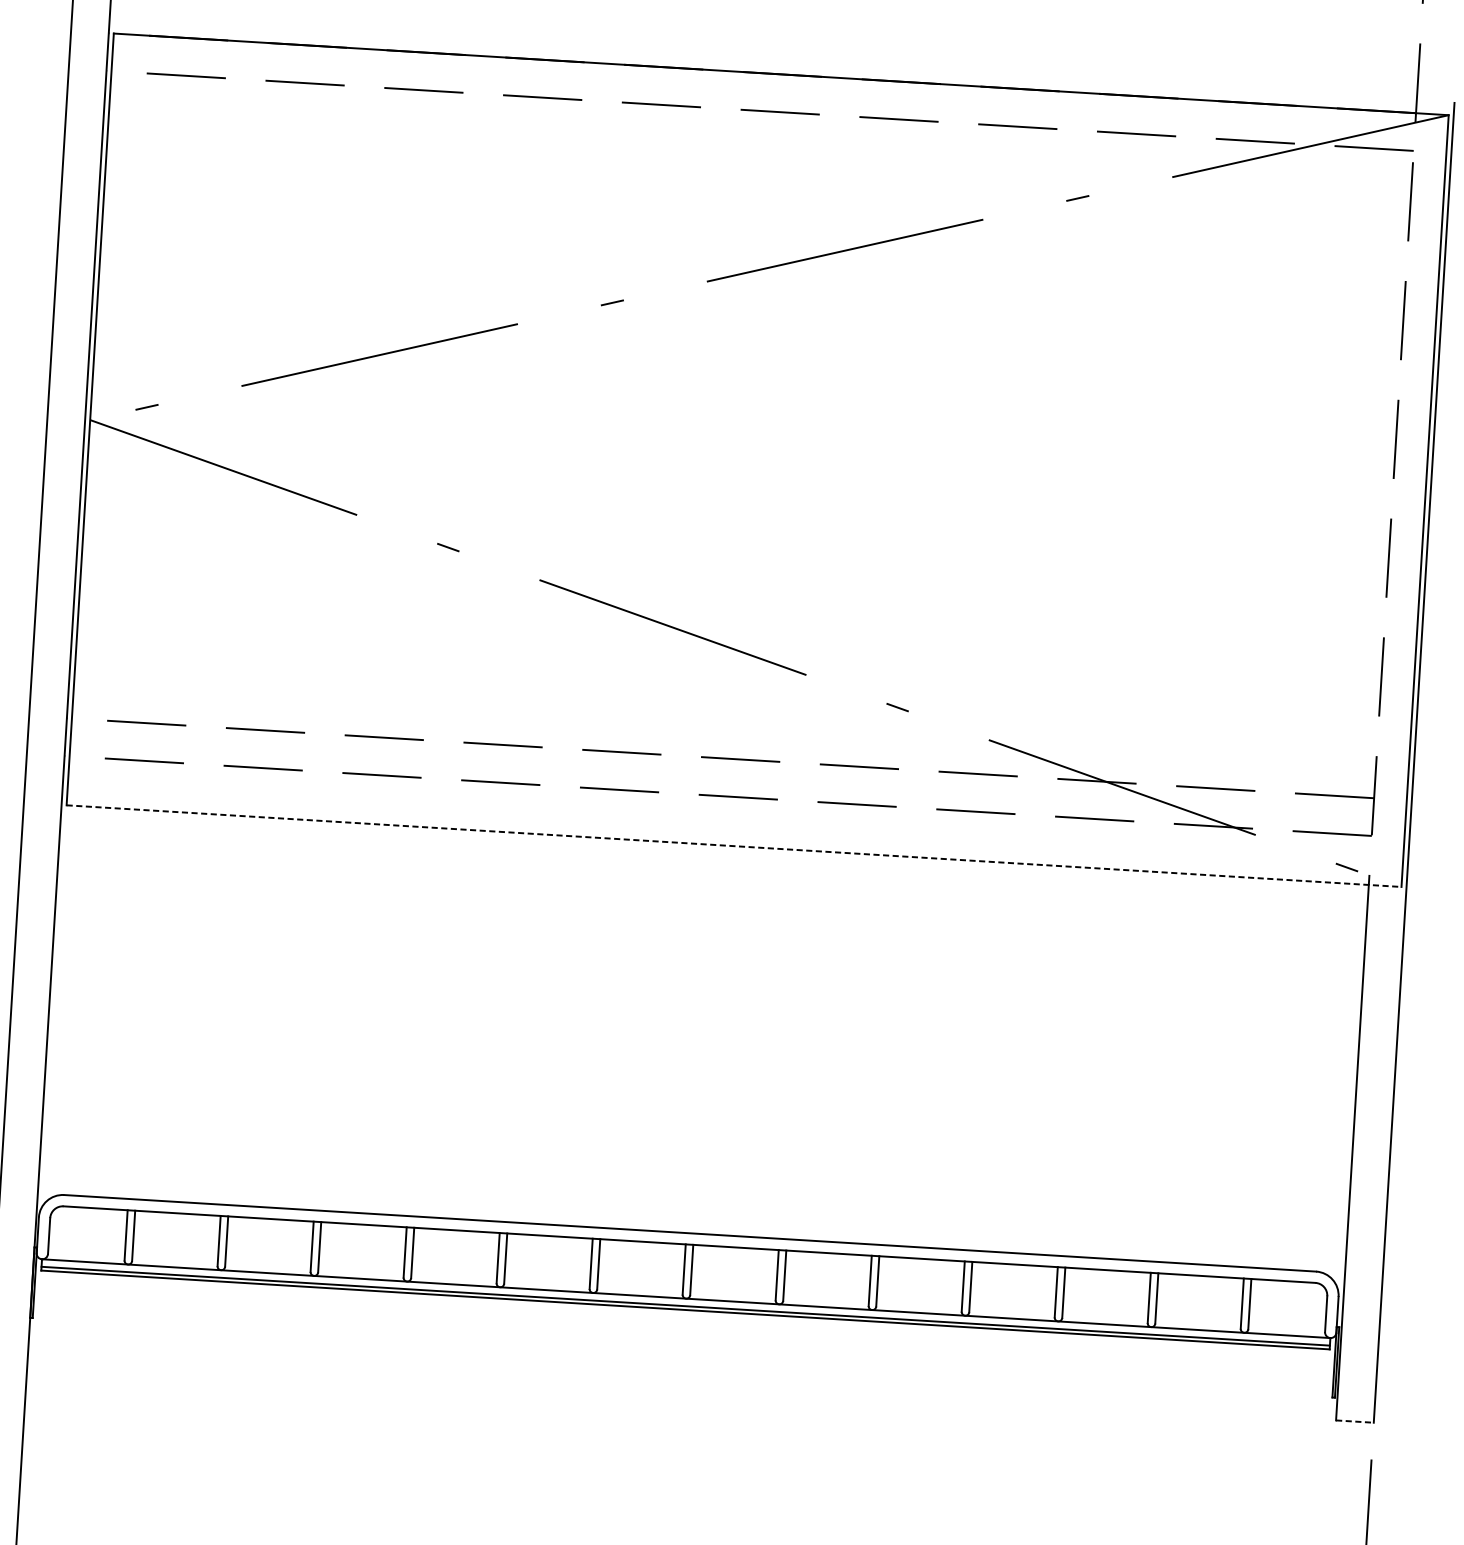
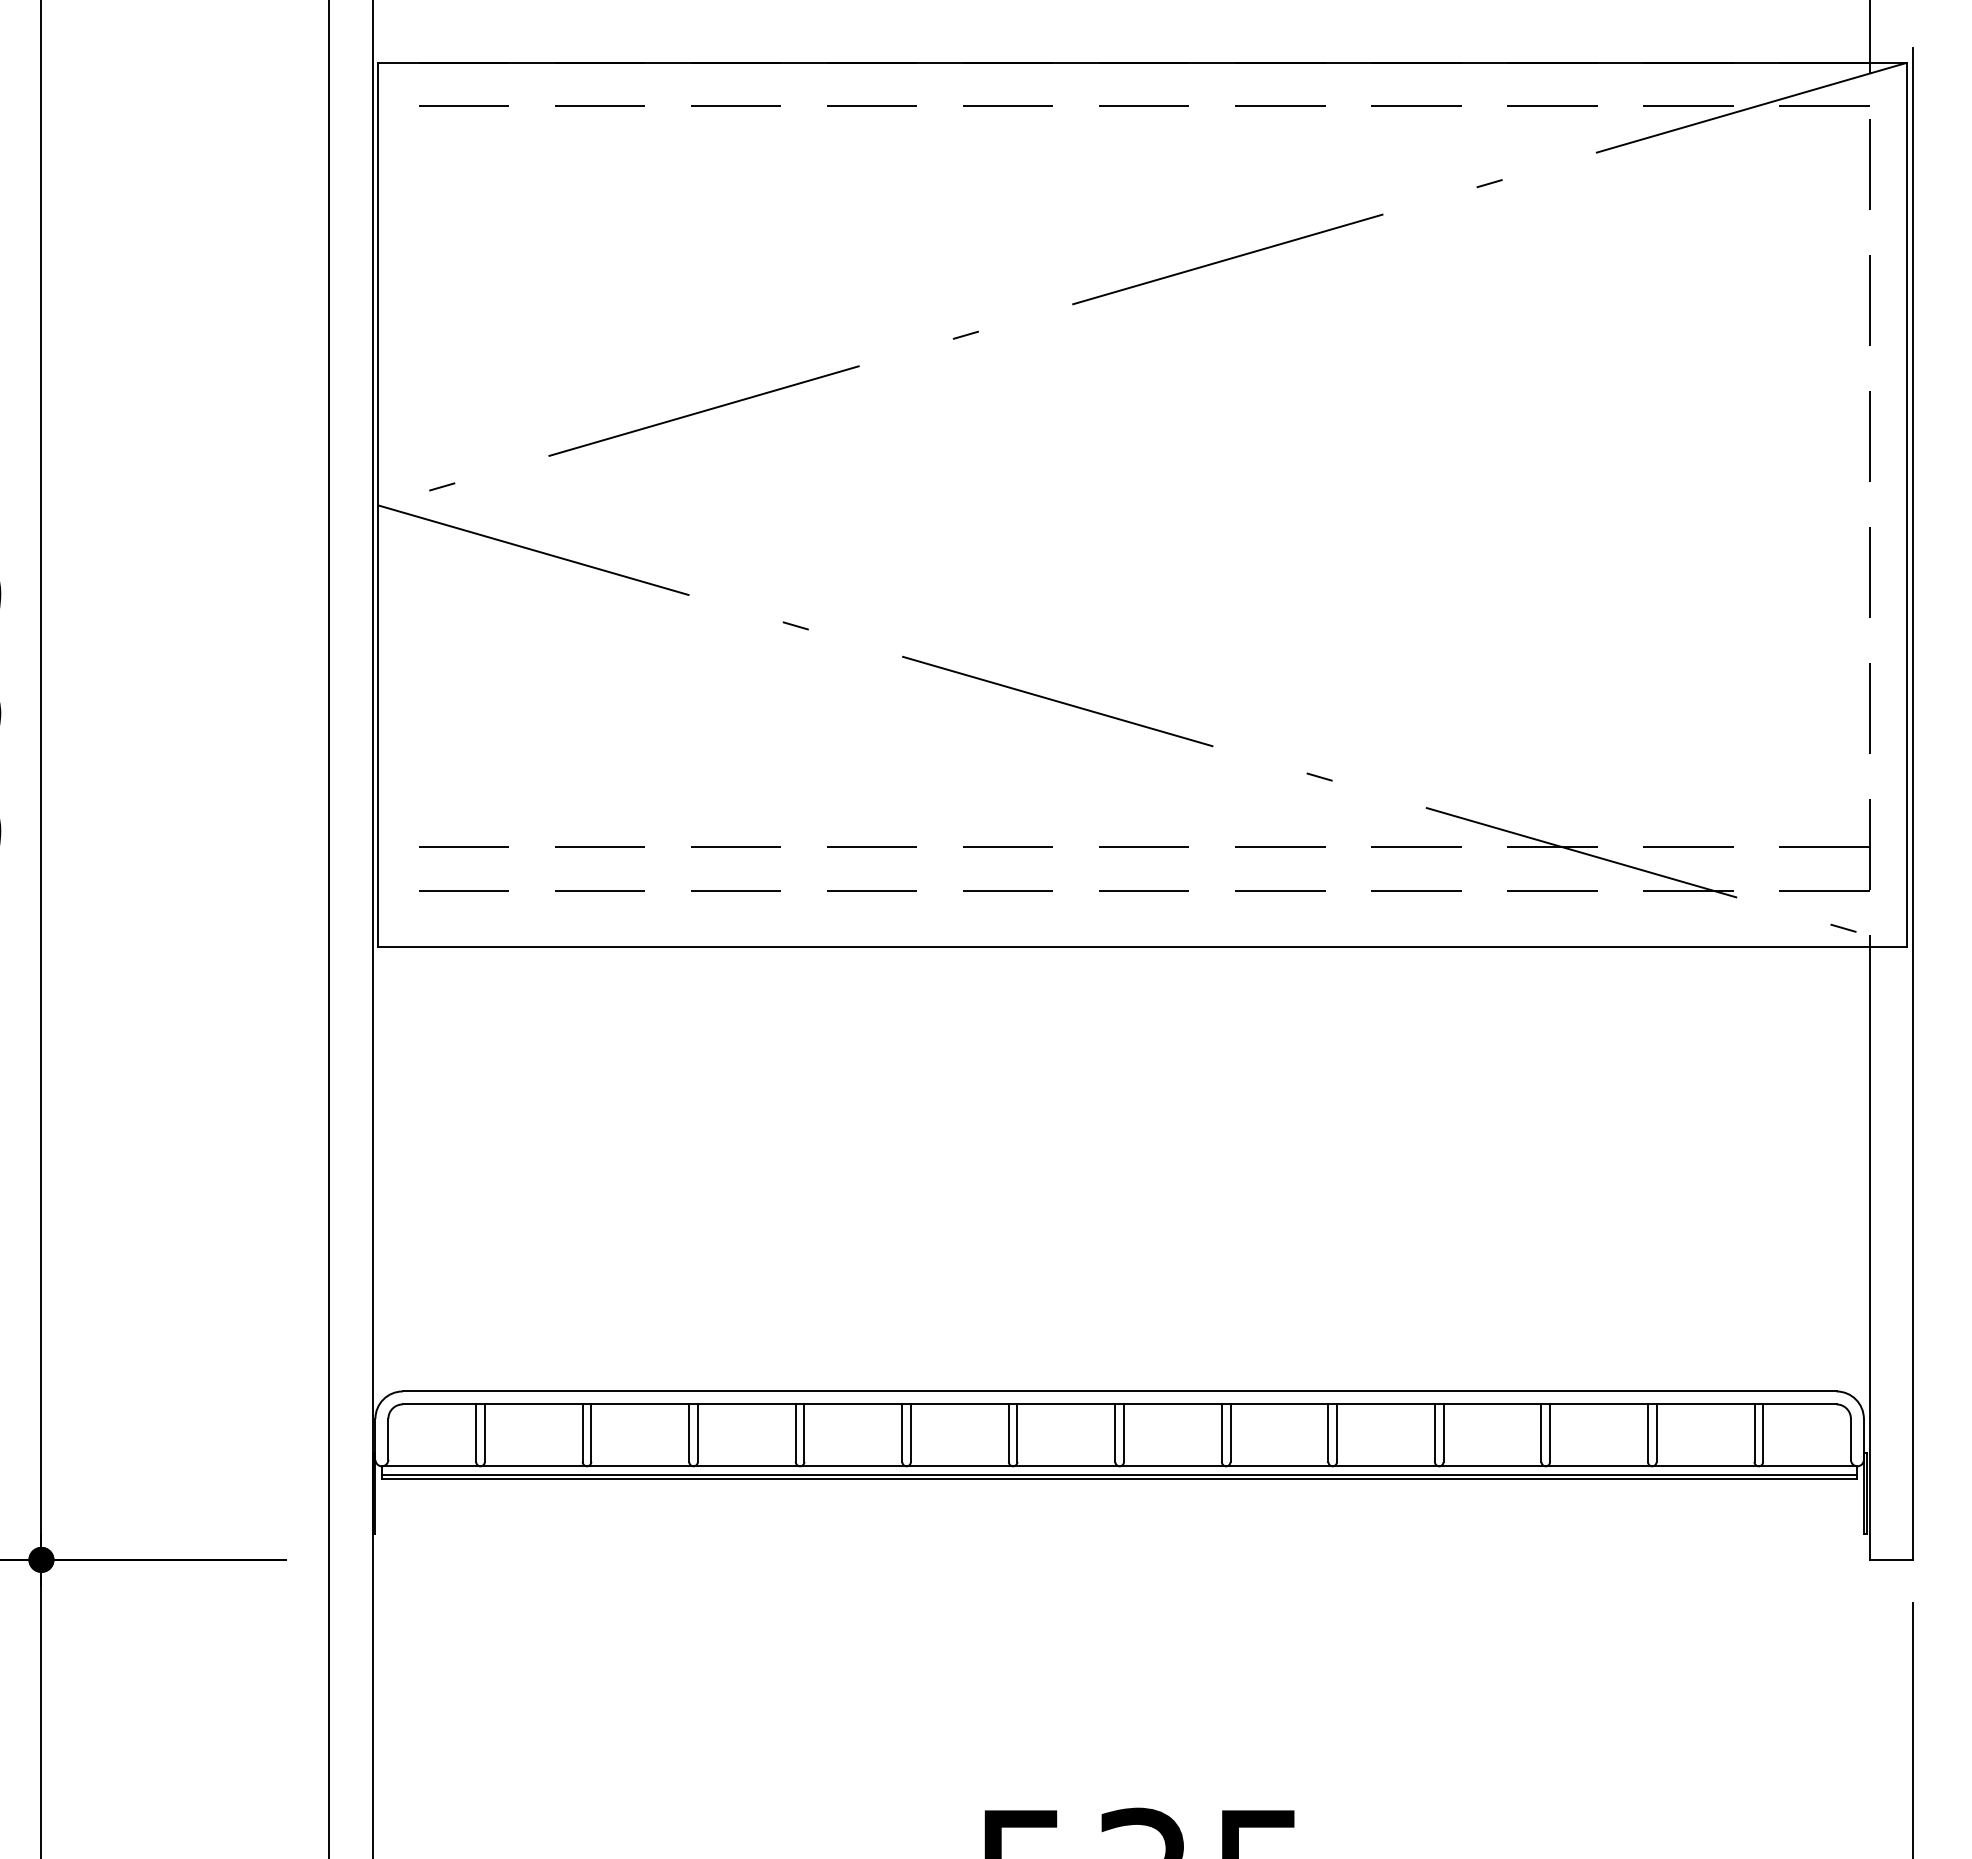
line: (734, 846) -> (1143, 946), dashed -> solid
line: (1355, 1421) -> (1891, 1559), dashed -> solid

